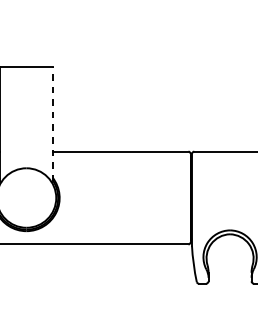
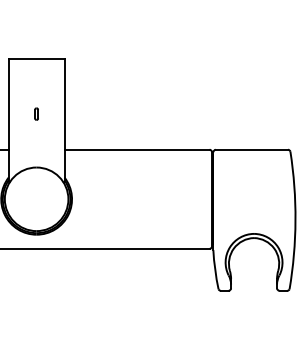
part: (26, 117) -> (36, 113), added
line: (52, 124) -> (64, 120), dashed -> solid

